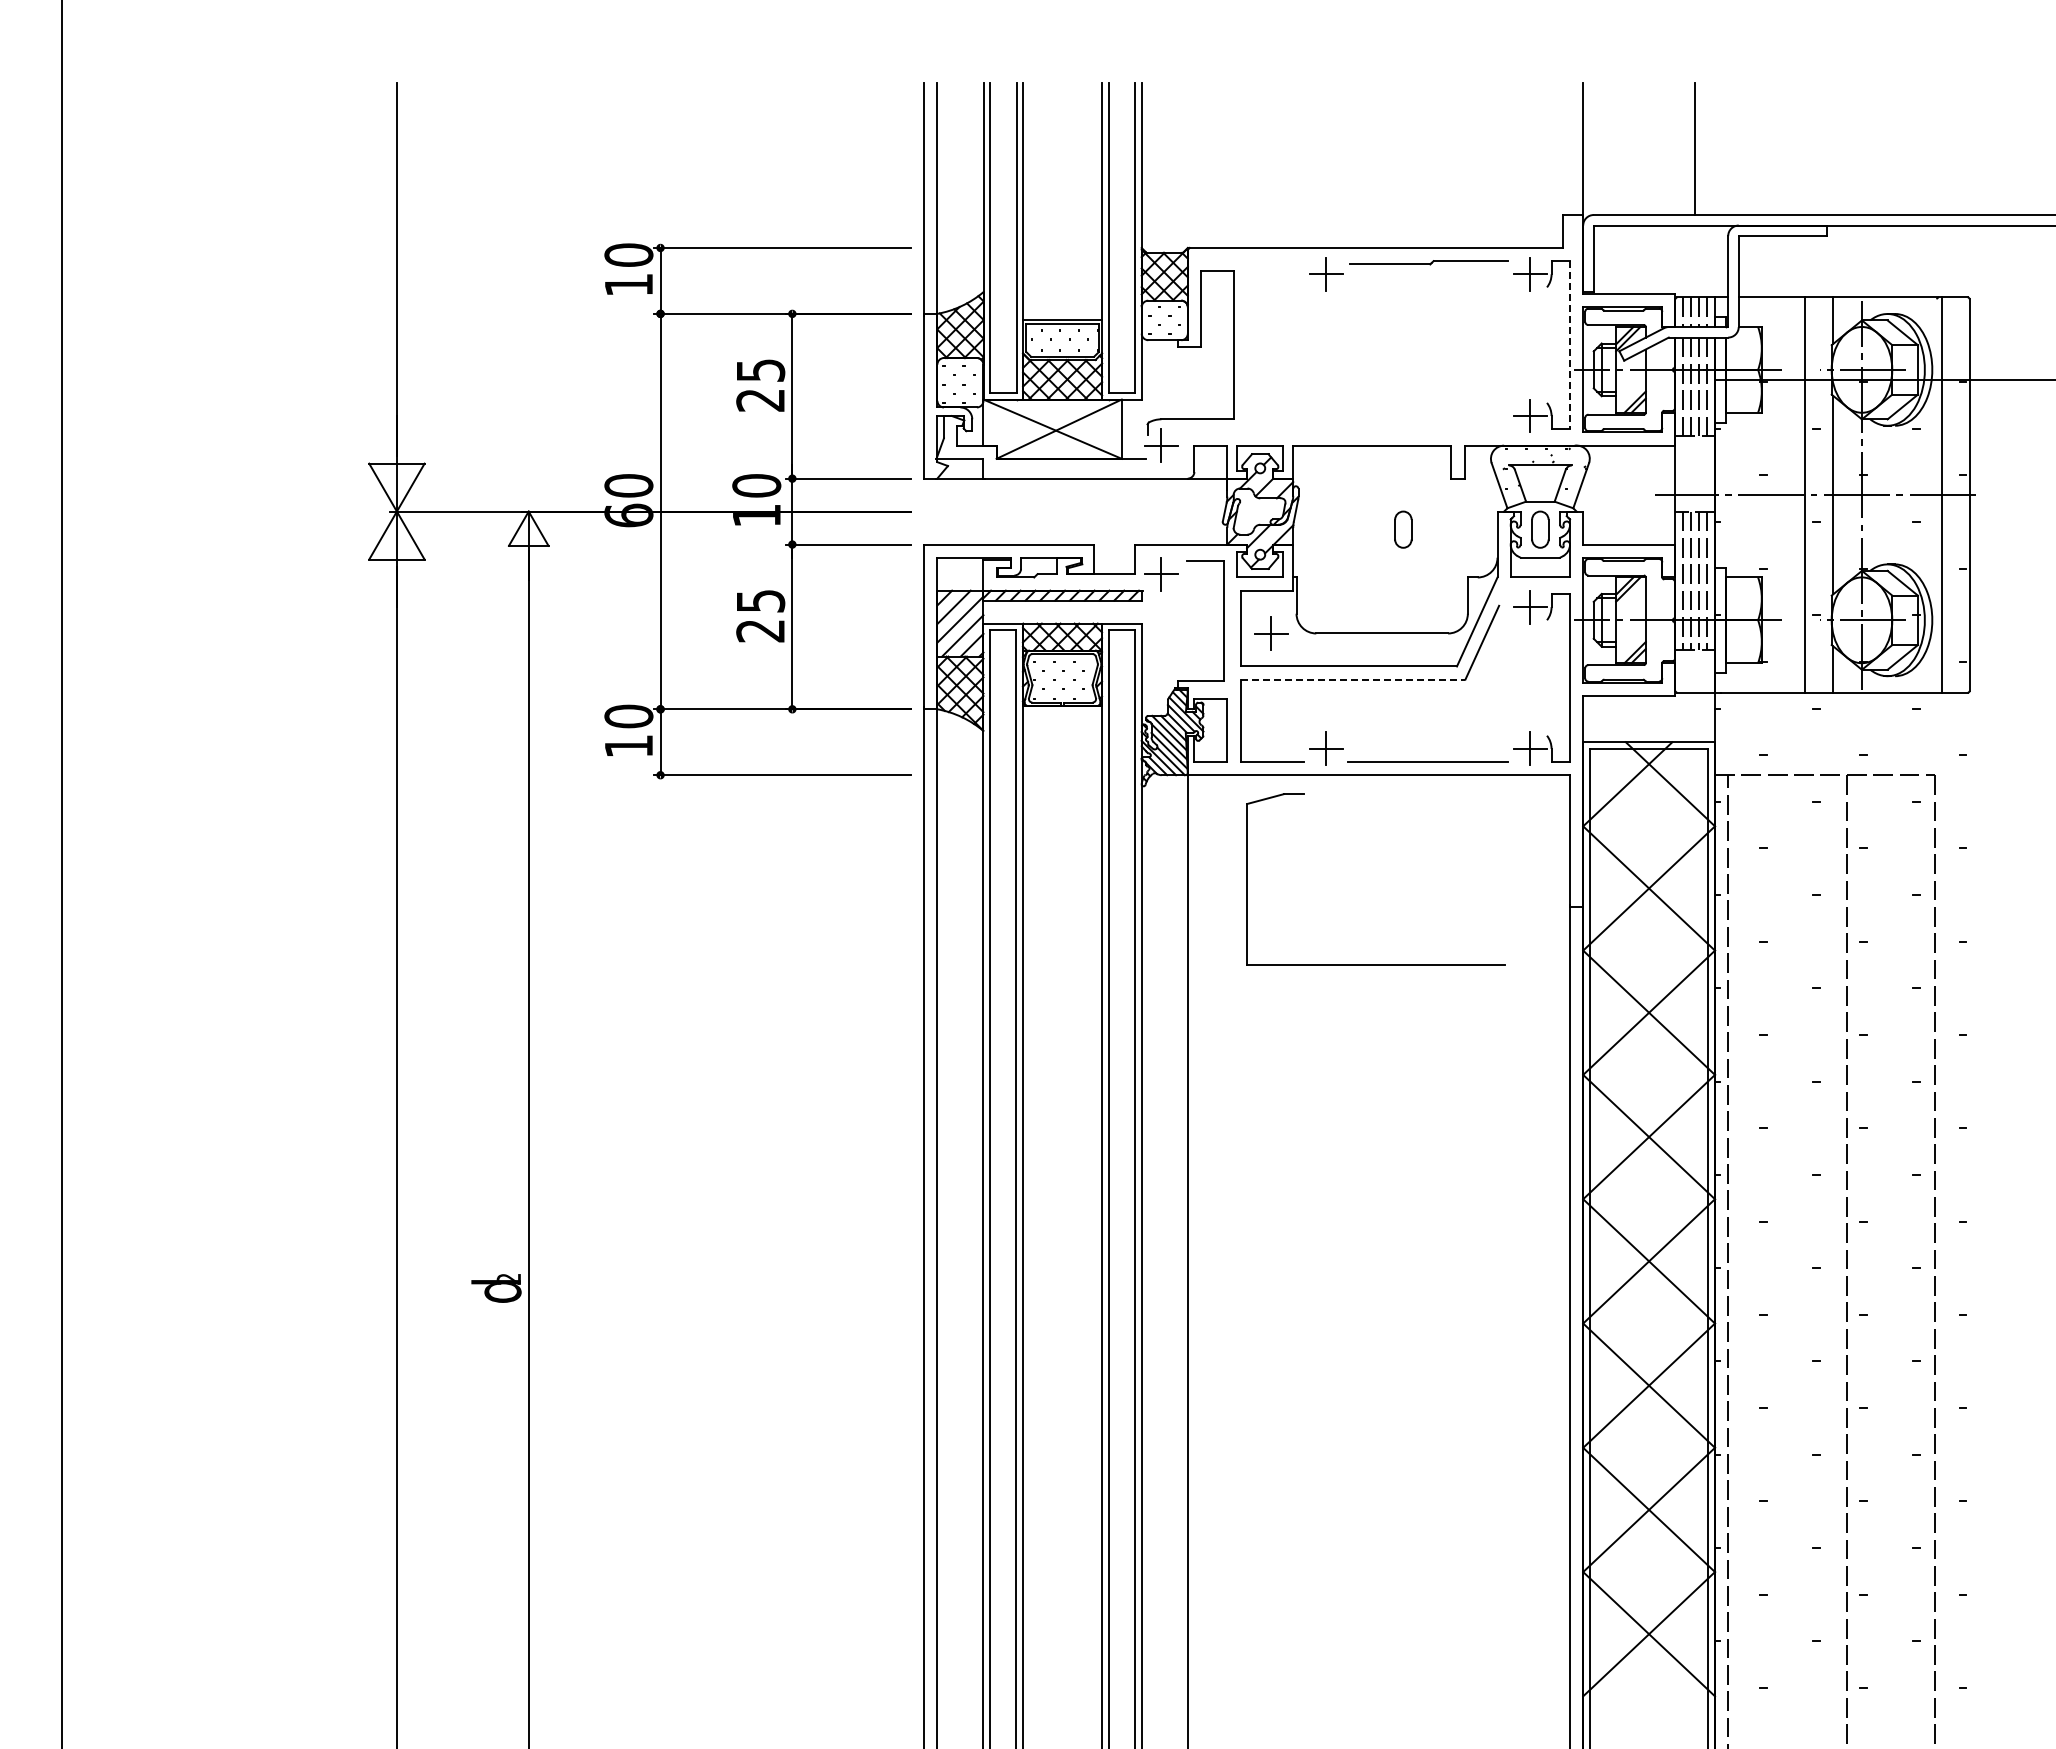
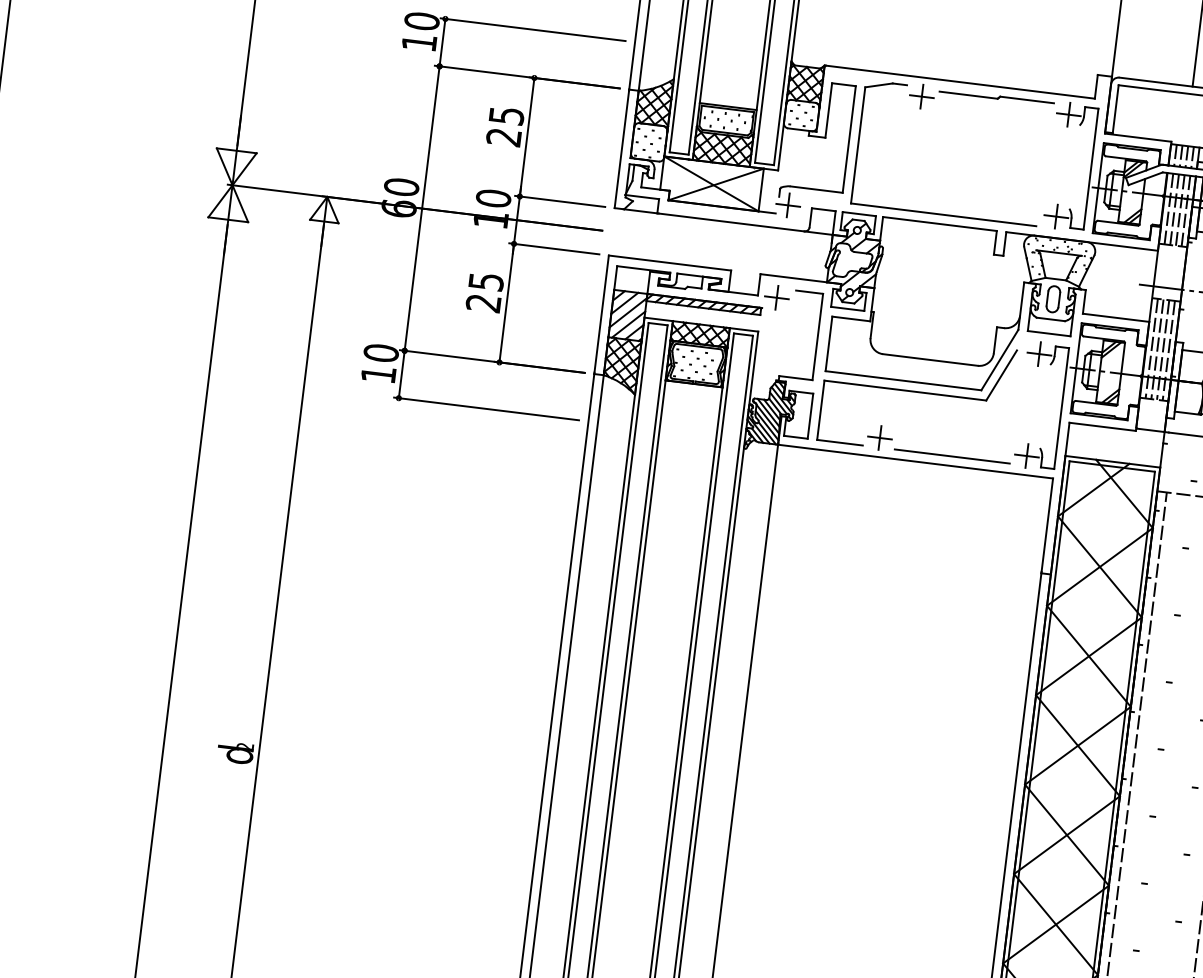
line: (1570, 345) -> (1091, 169), dashed -> solid
part: (1403, 529) -> (954, 287), removed
part: (1271, 633) -> (850, 350), removed
line: (1353, 679) -> (905, 390), dashed -> solid
part: (1375, 964) -> (943, 214), moved

